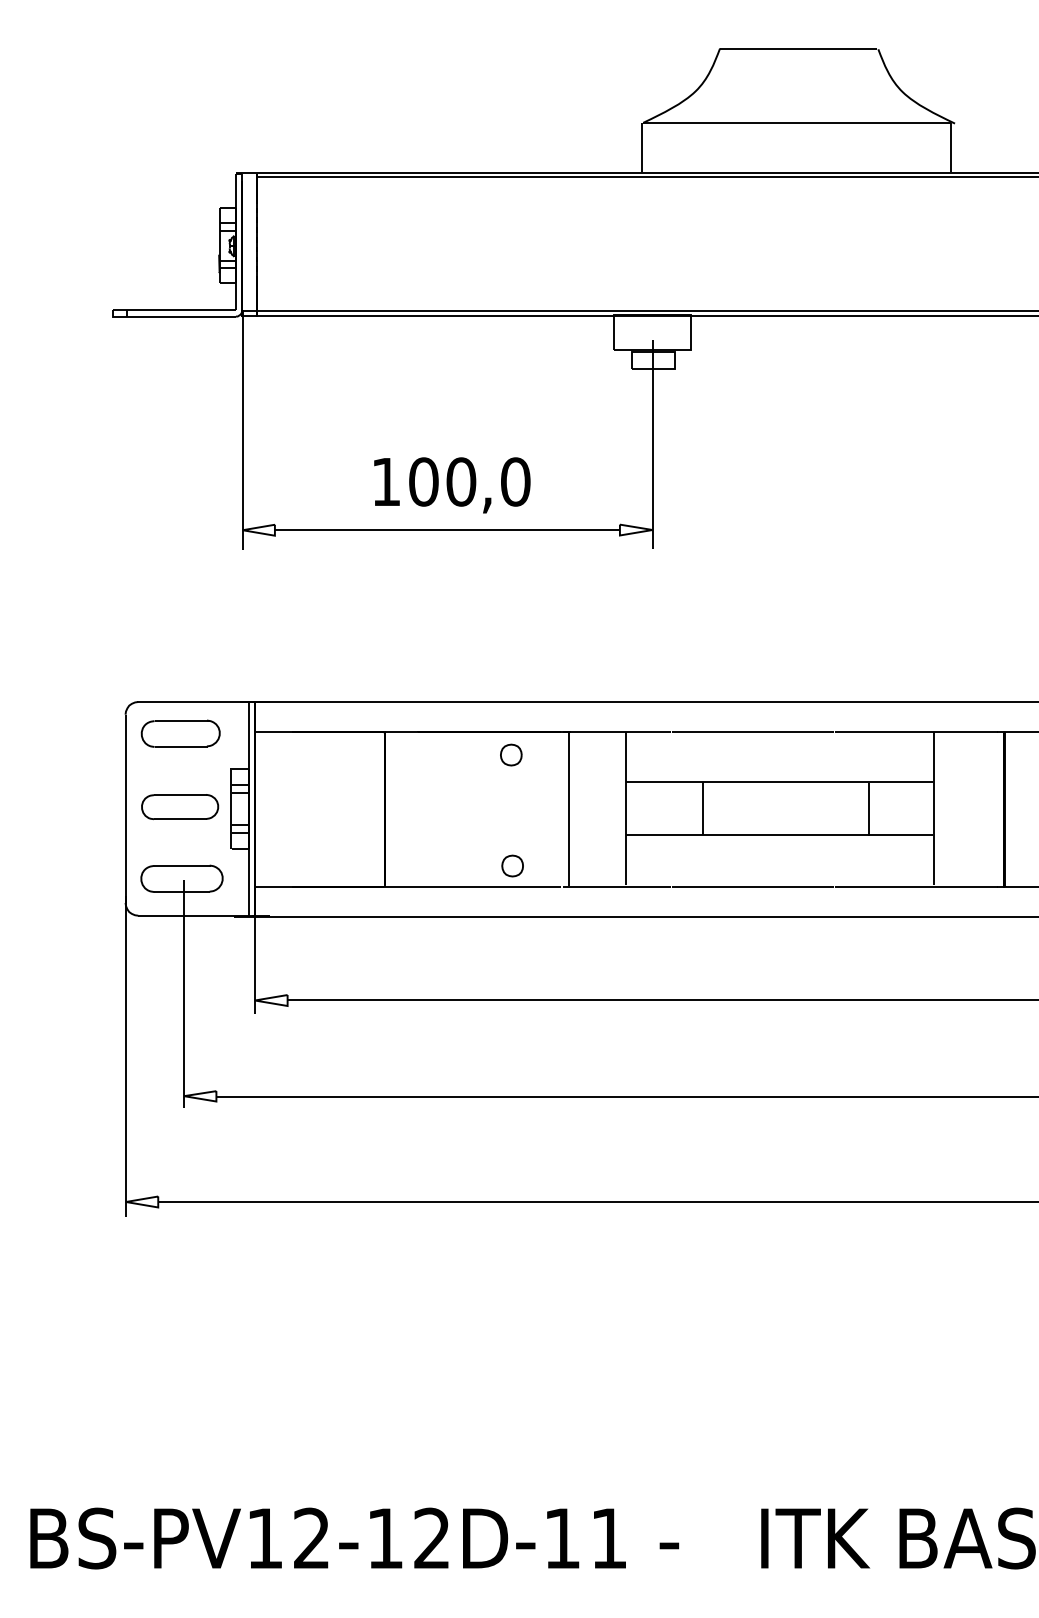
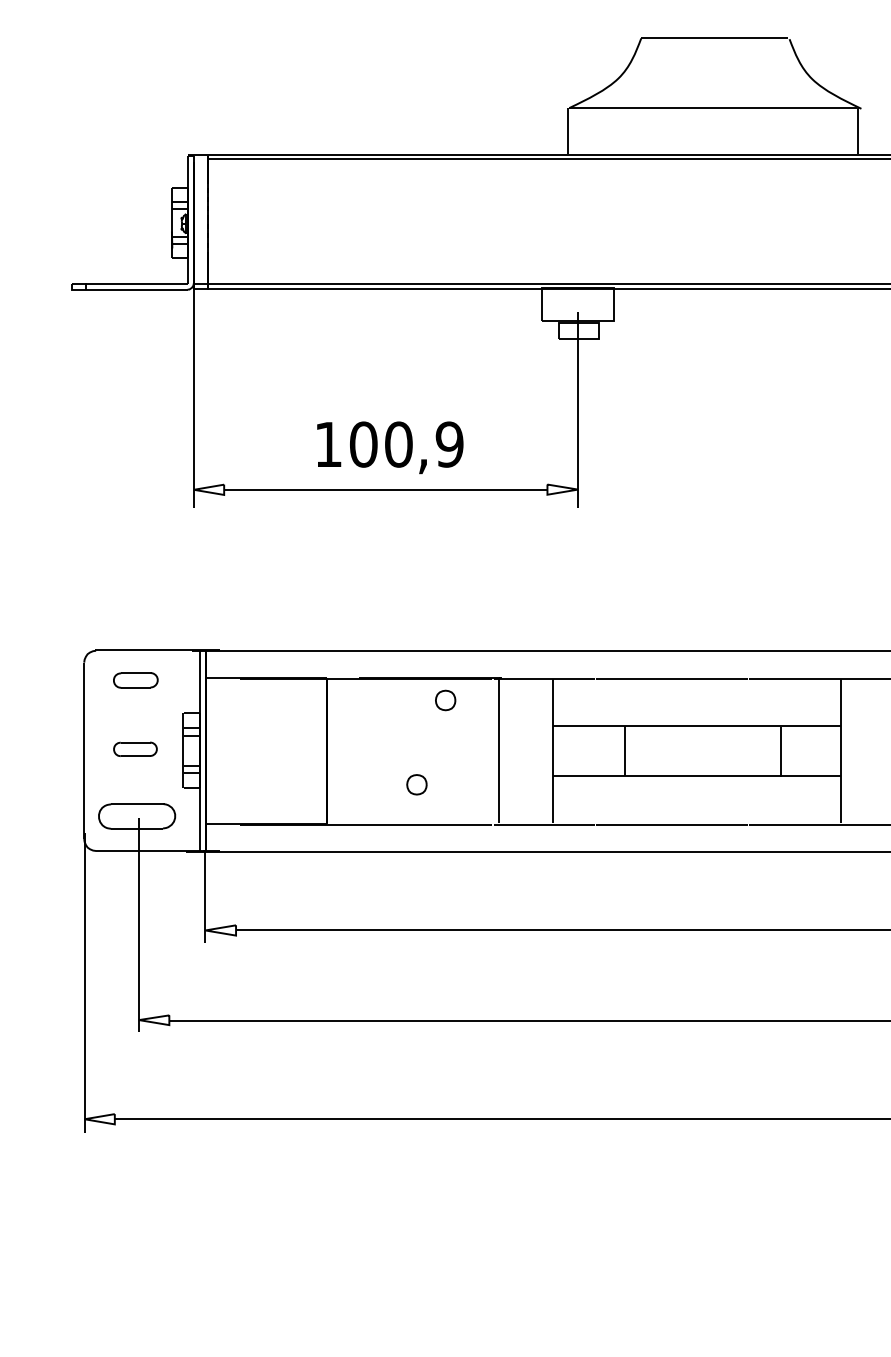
text: (515, 481) -> (449, 444), ,0 -> ,9
part: (180, 733) -> (135, 680), size x0.6
part: (180, 807) -> (135, 749), size x0.6
part: (512, 865) -> (416, 784), moved

